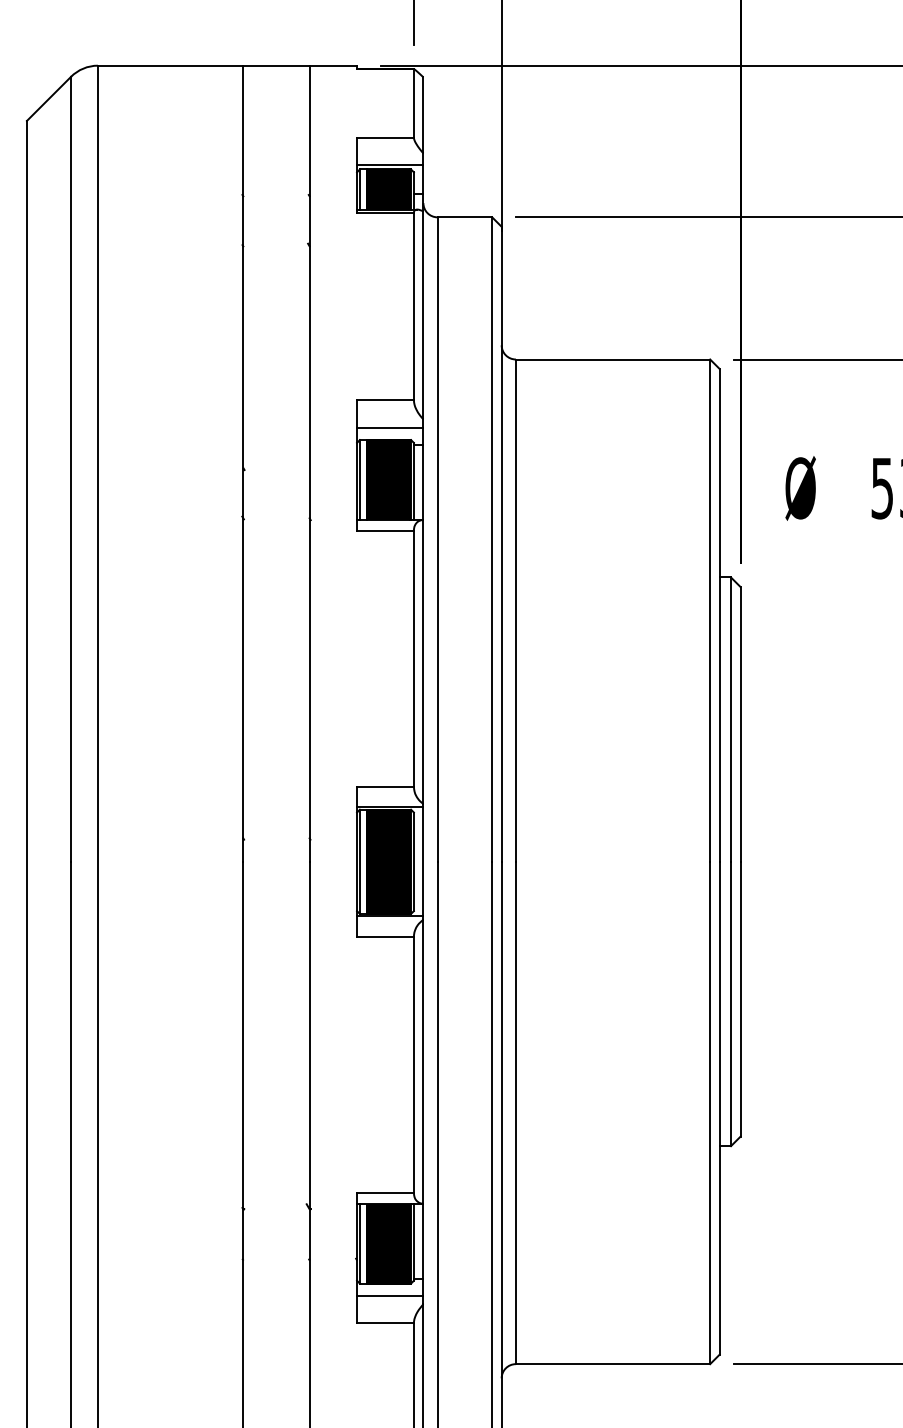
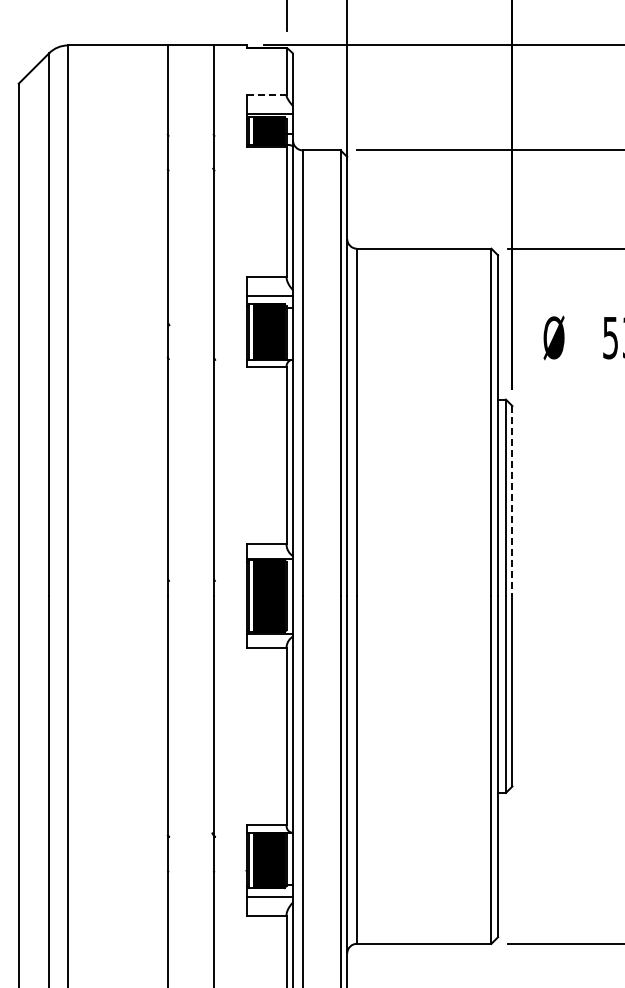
line: (385, 138) -> (266, 95), solid -> dashed
line: (740, 724) -> (512, 501), solid -> dashed

